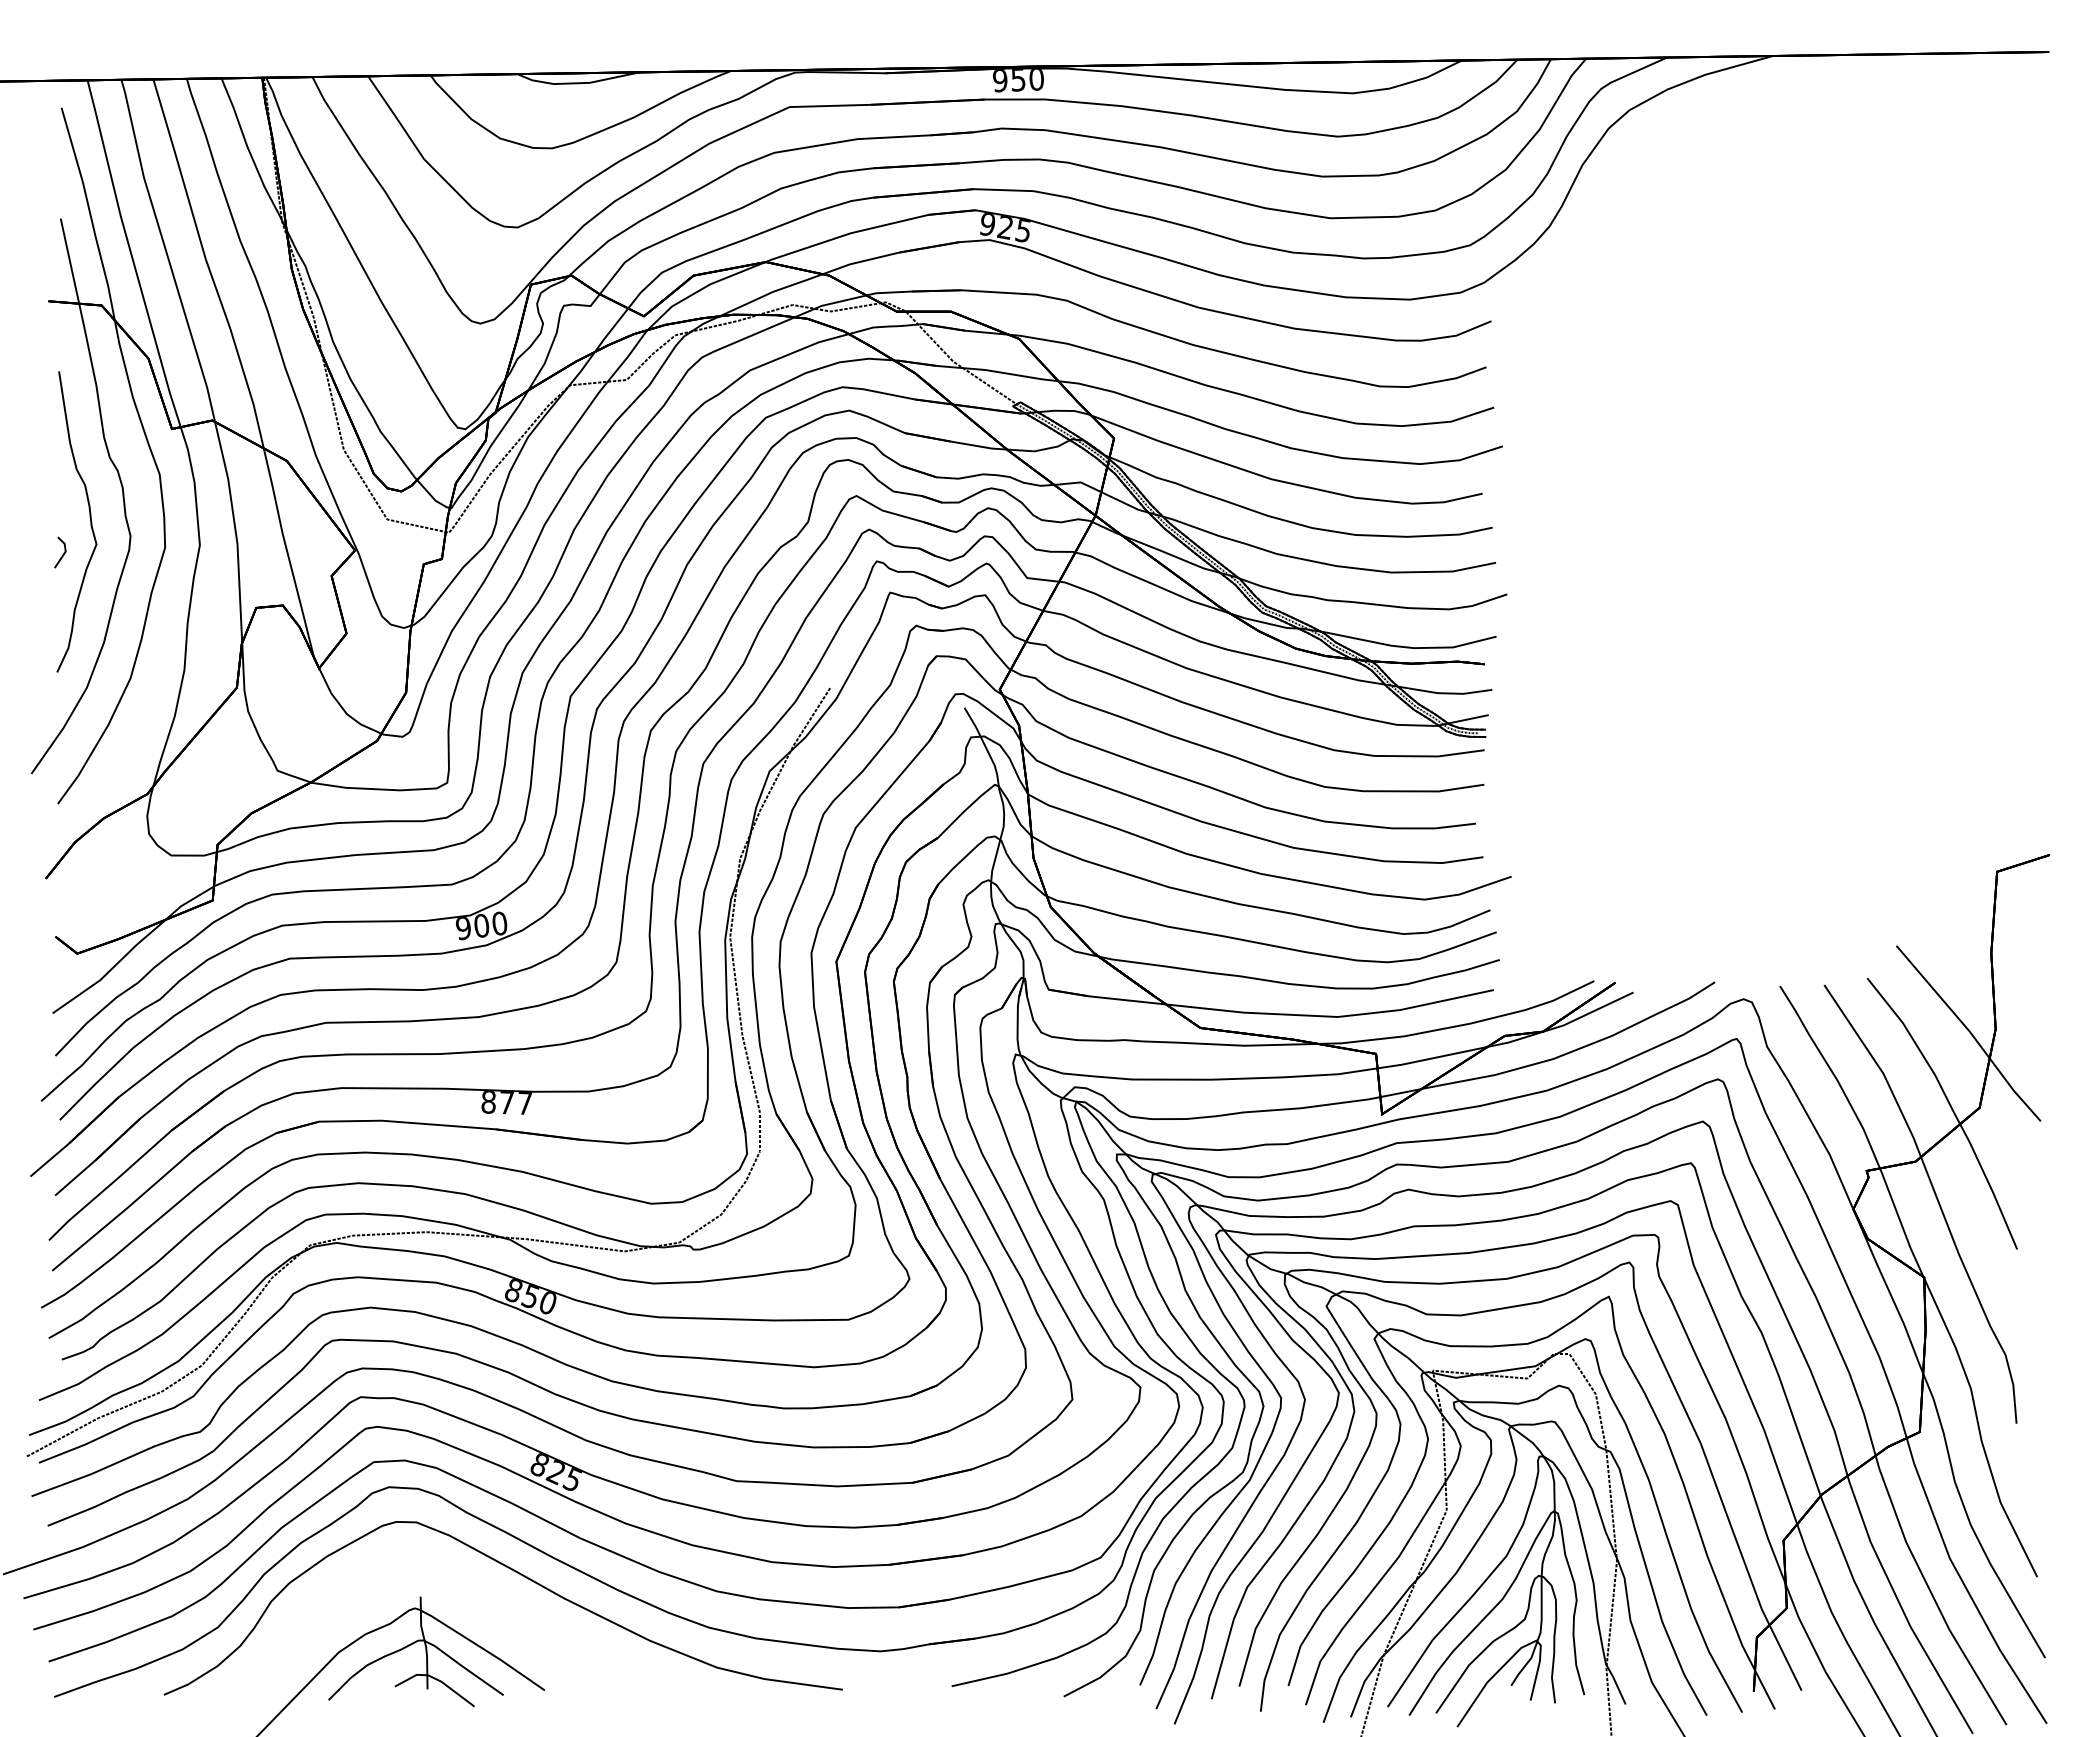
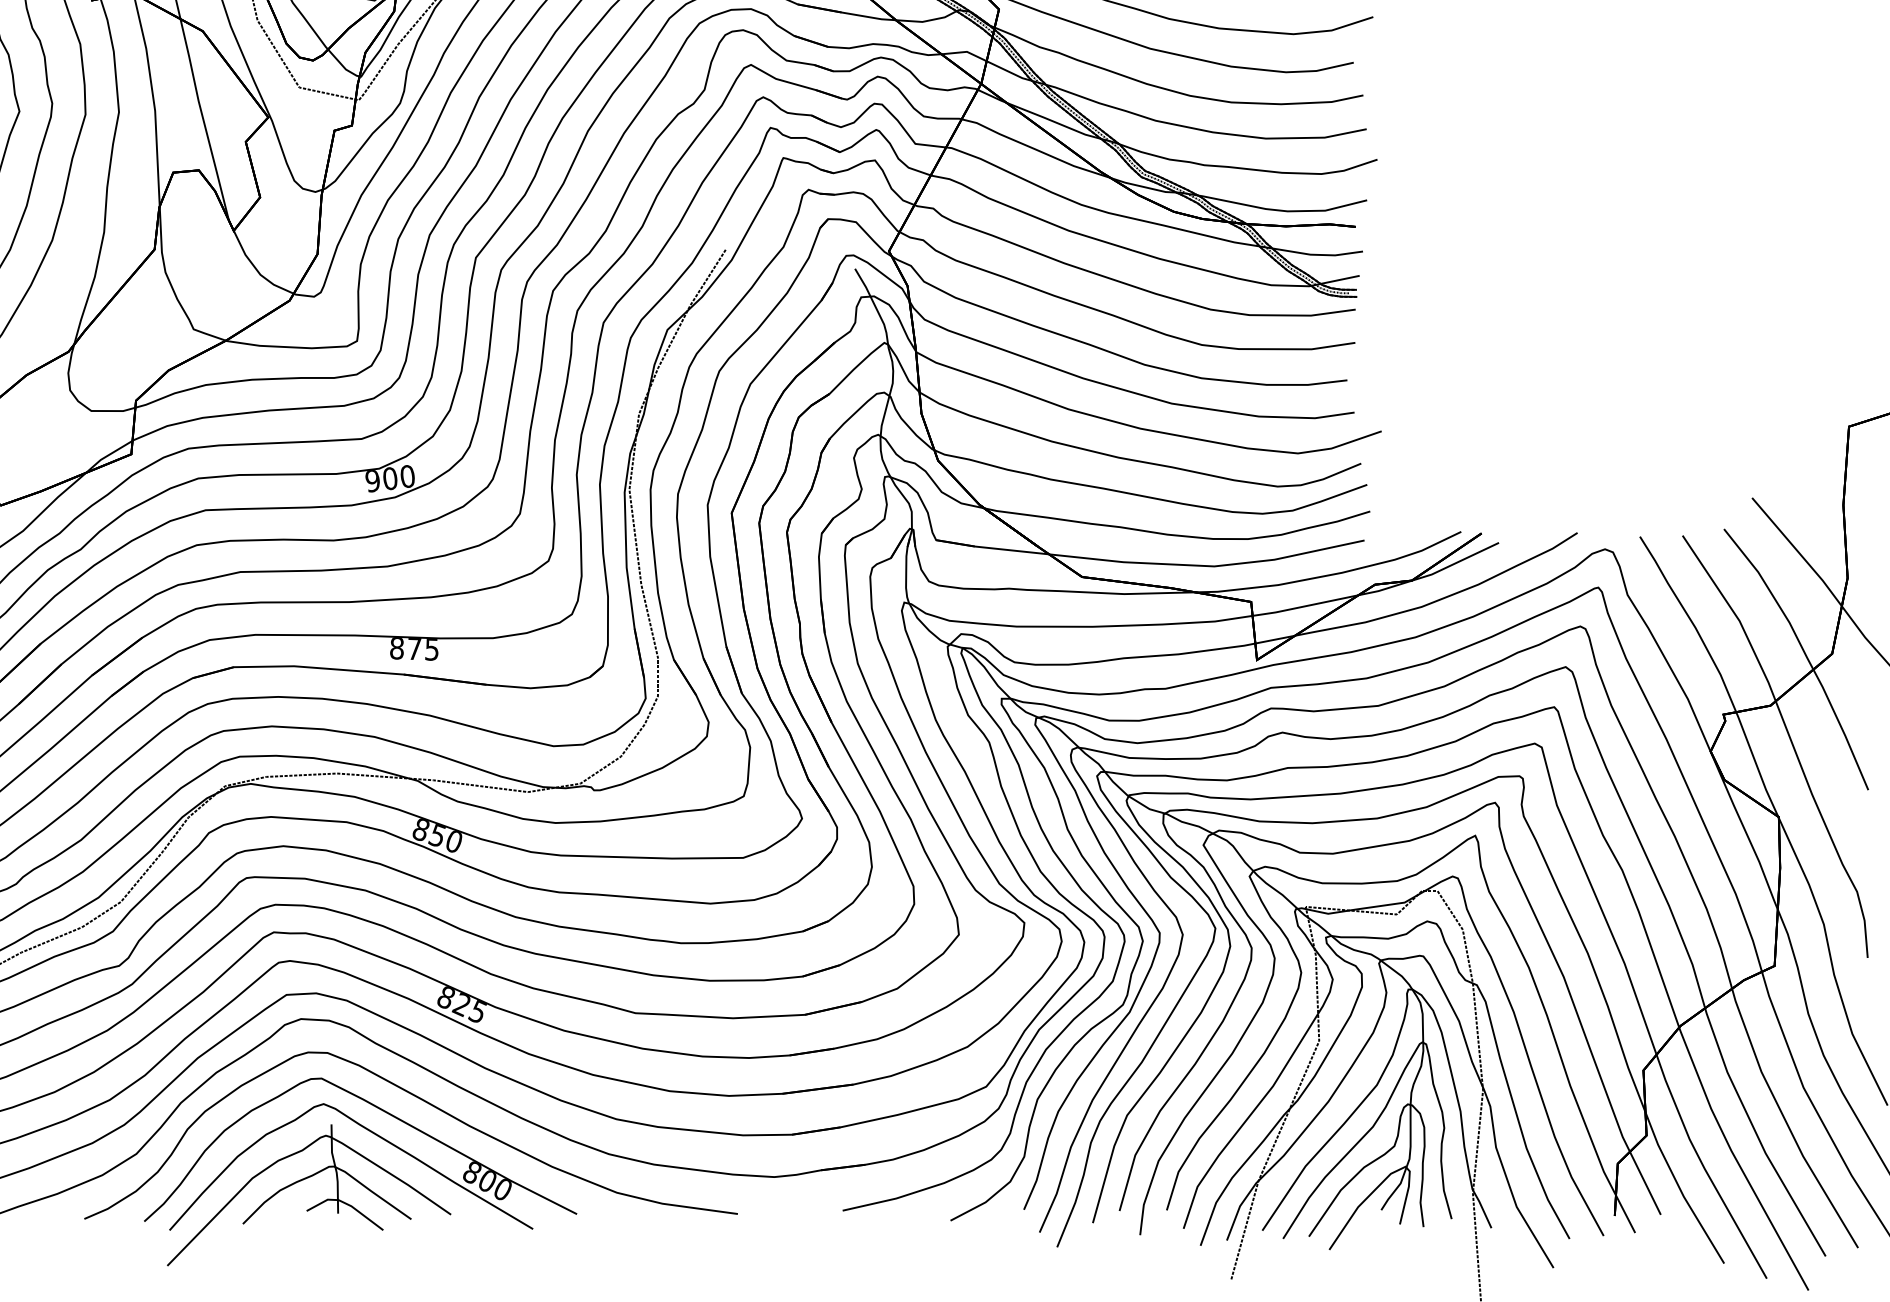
text: (525, 1103) -> (432, 649), 877 -> 875
part: (463, 1606) -> (372, 1133), added

